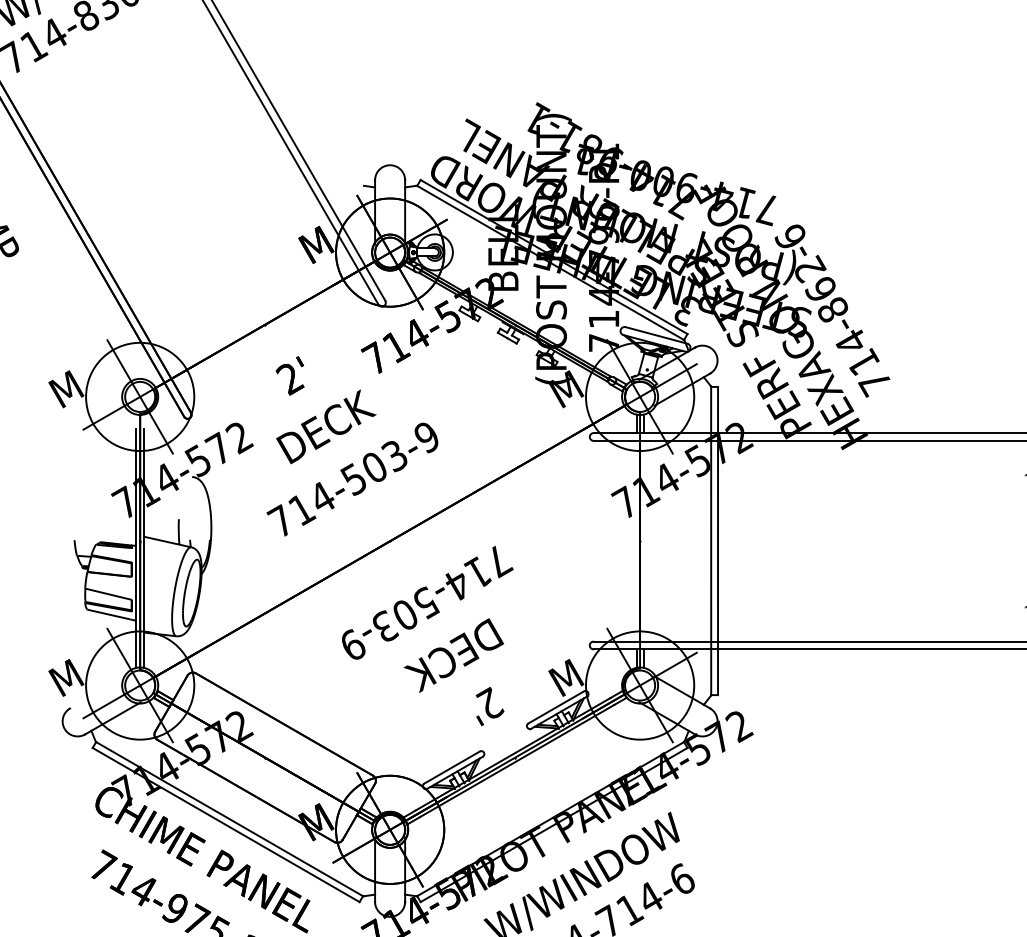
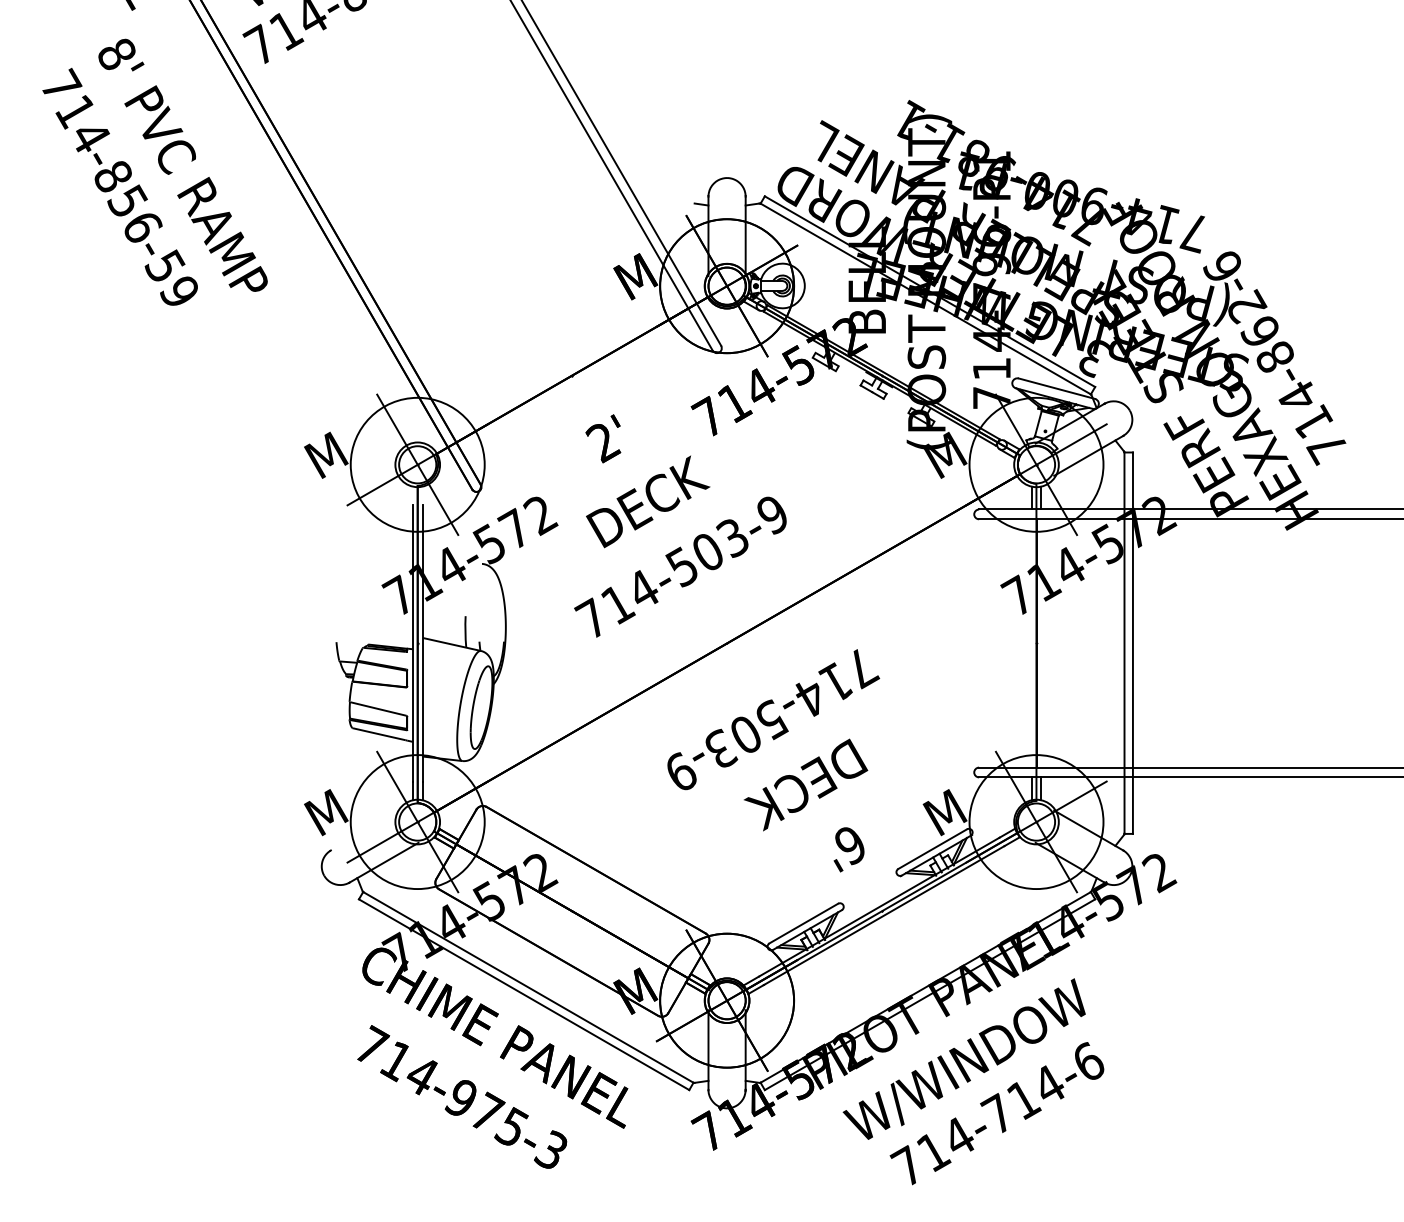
text: (489, 703) -> (850, 844), 2' -> 6'

